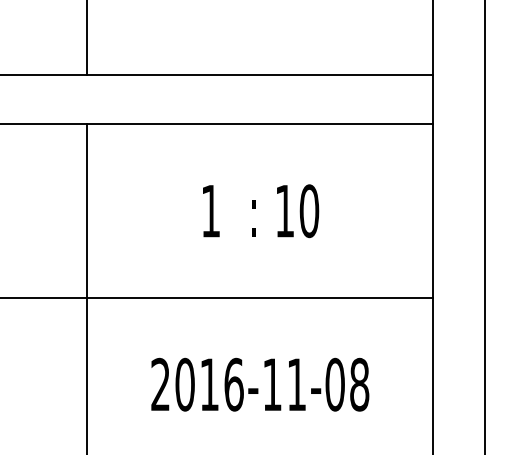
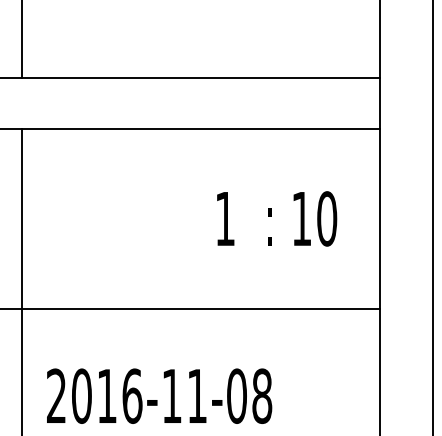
text: (261, 211) -> (277, 219), moved
text: (260, 384) -> (159, 395), moved

